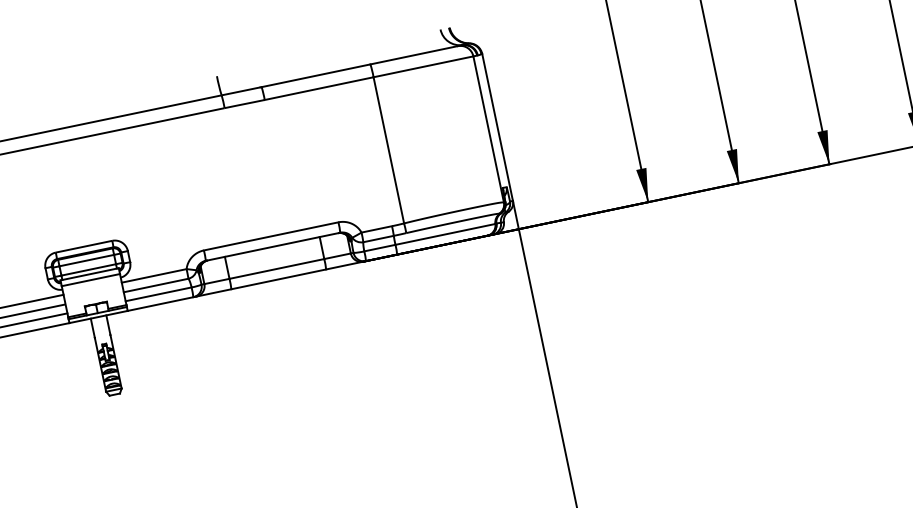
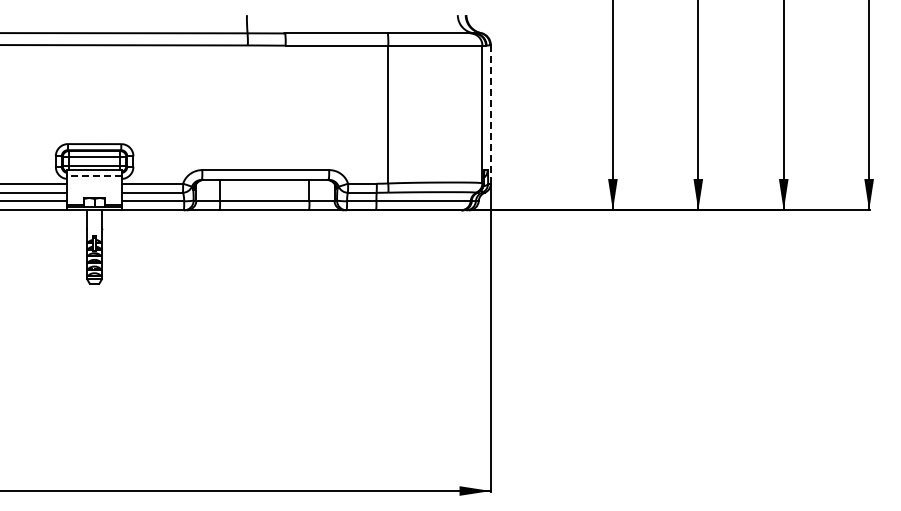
line: (496, 126) -> (490, 113), solid -> dashed
line: (90, 280) -> (94, 175), solid -> dashed

